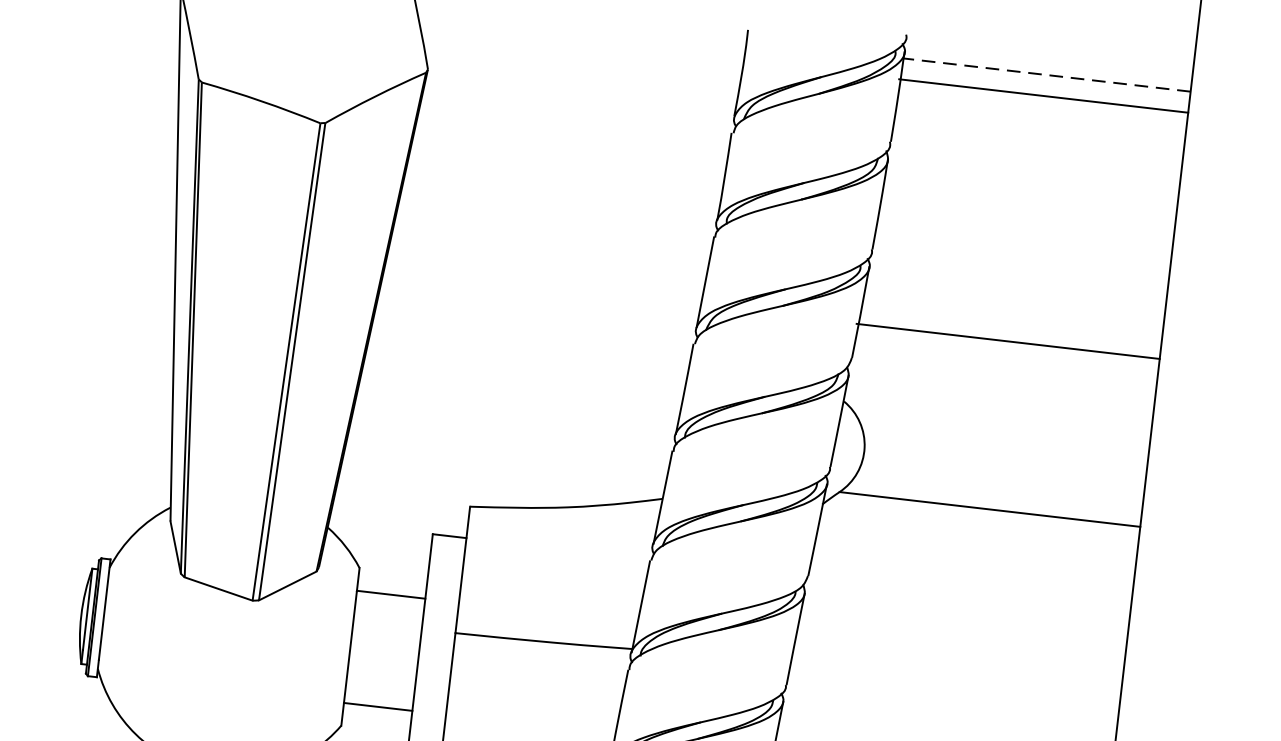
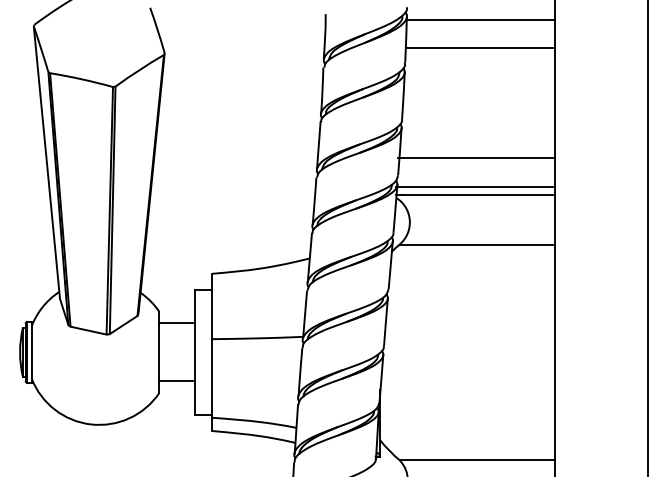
line: (1046, 74) -> (480, 19), dashed -> solid
line: (1043, 96) -> (480, 48), moved
line: (999, 396) -> (475, 186), added
line: (997, 414) -> (475, 195), added

